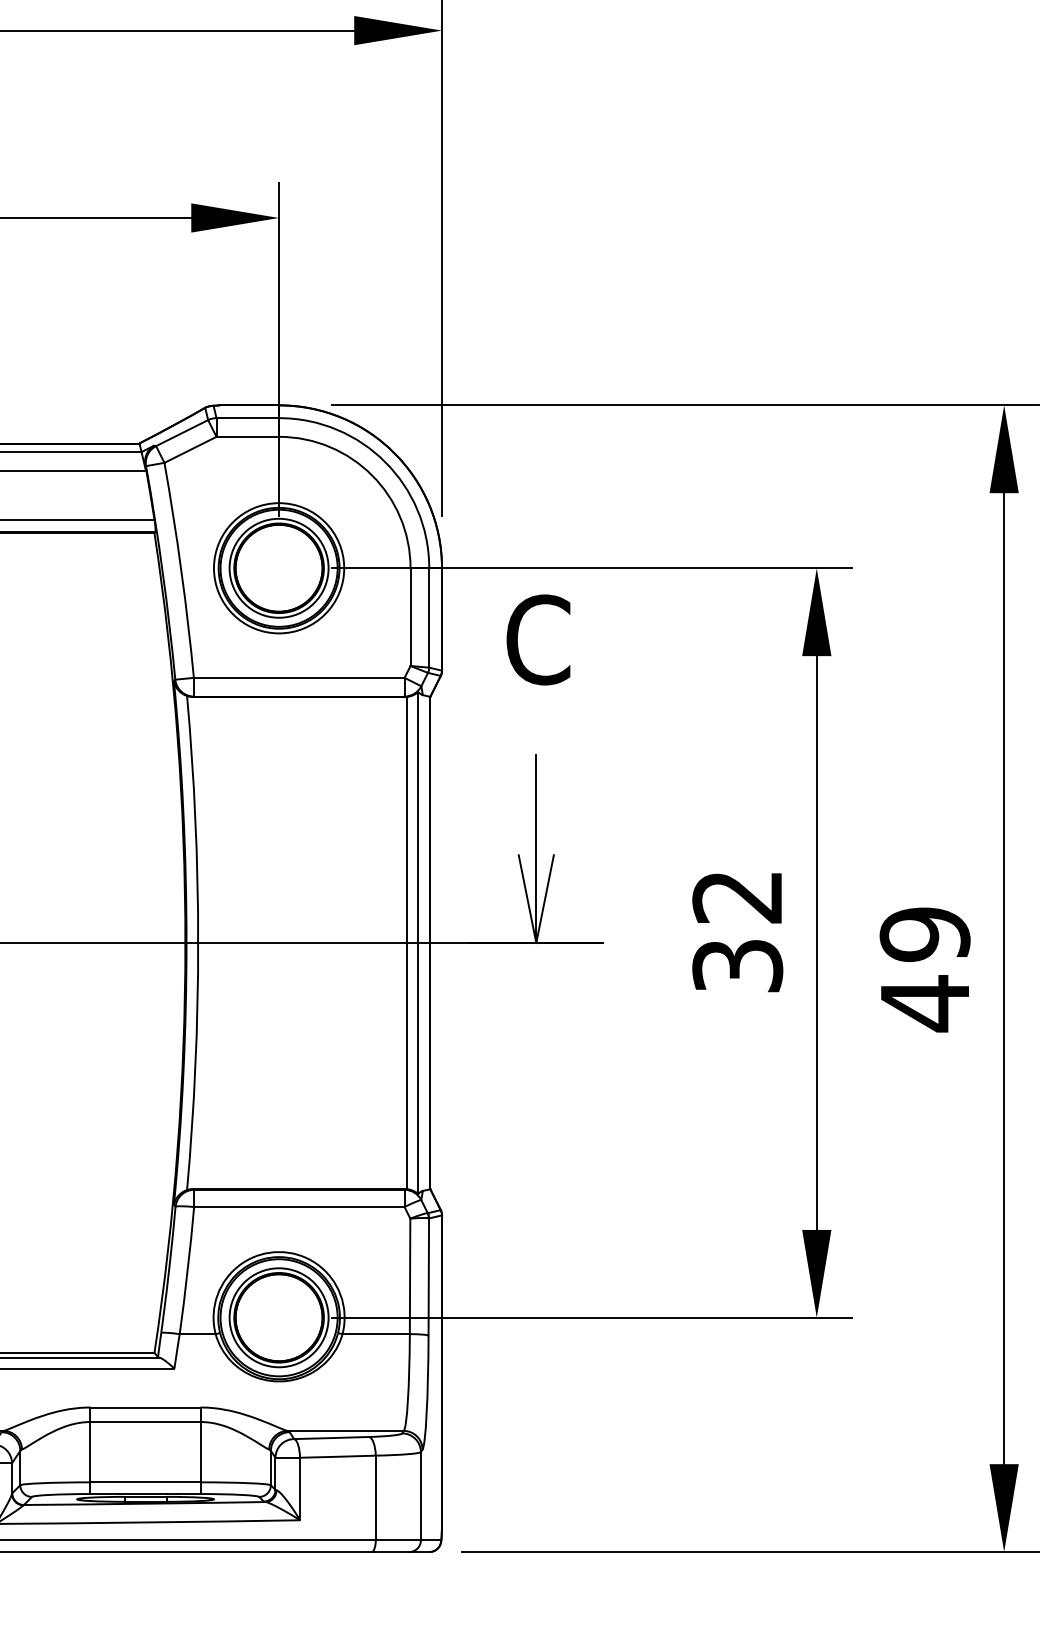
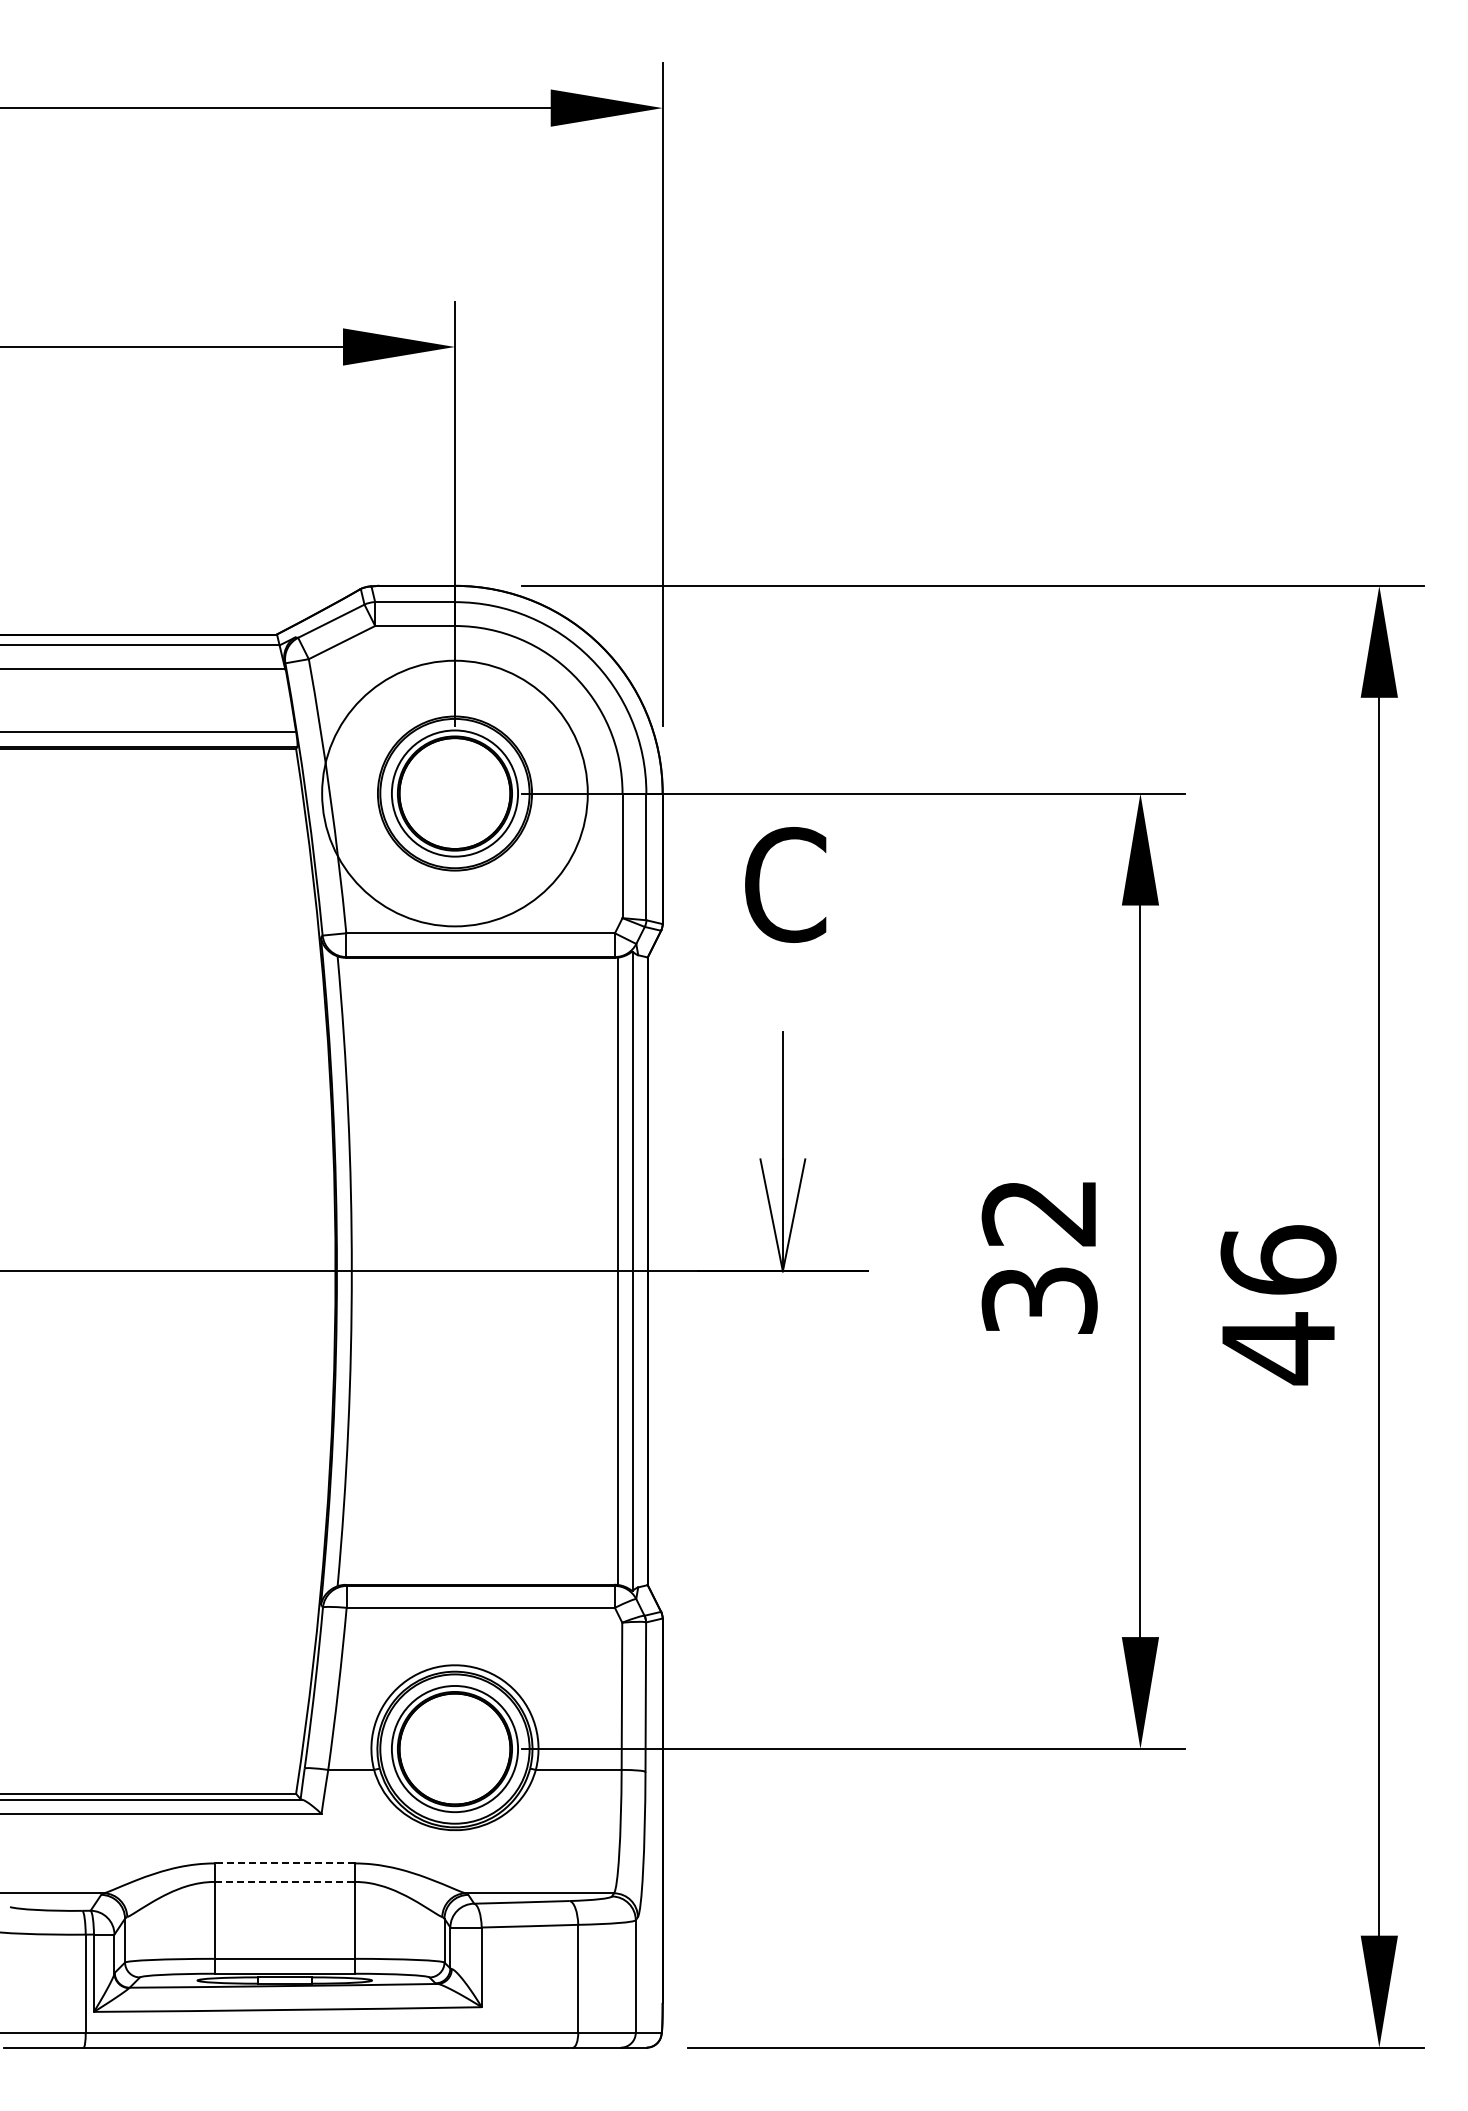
circle: (278, 568) -> (454, 793), size x1.6
text: (925, 934) -> (1278, 1260), 49 -> 46
line: (145, 1407) -> (284, 1863), solid -> dashed
line: (146, 1421) -> (285, 1881), solid -> dashed

